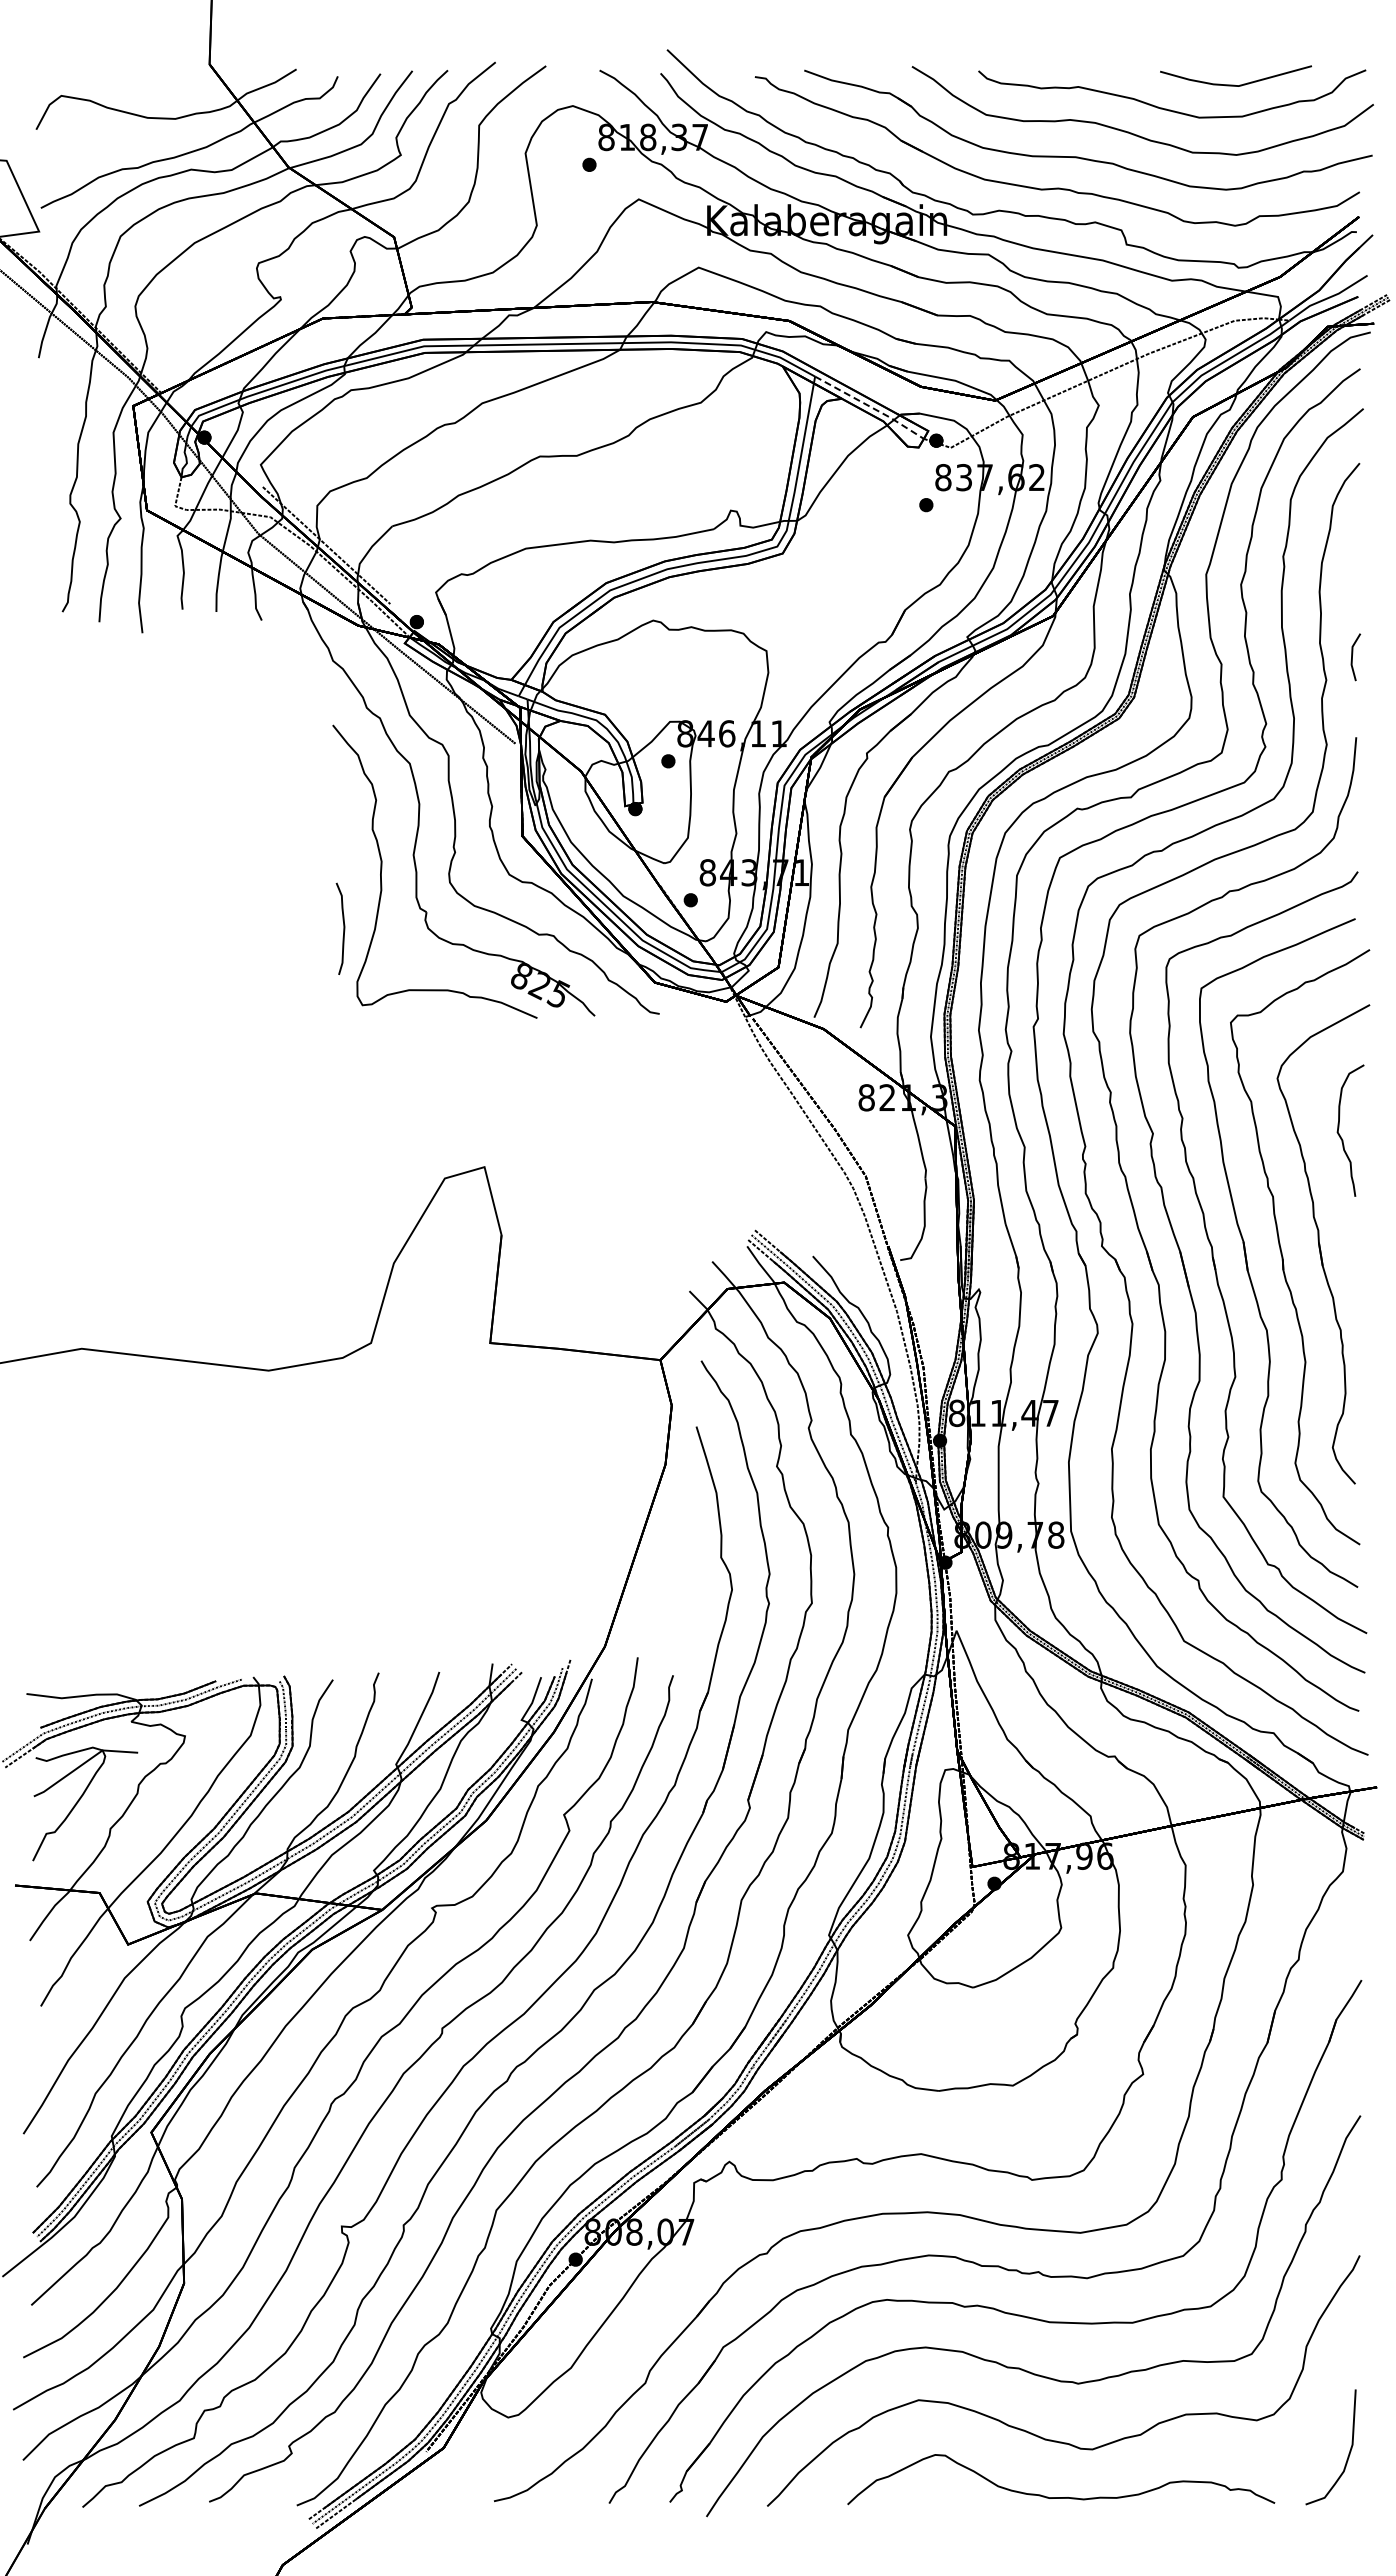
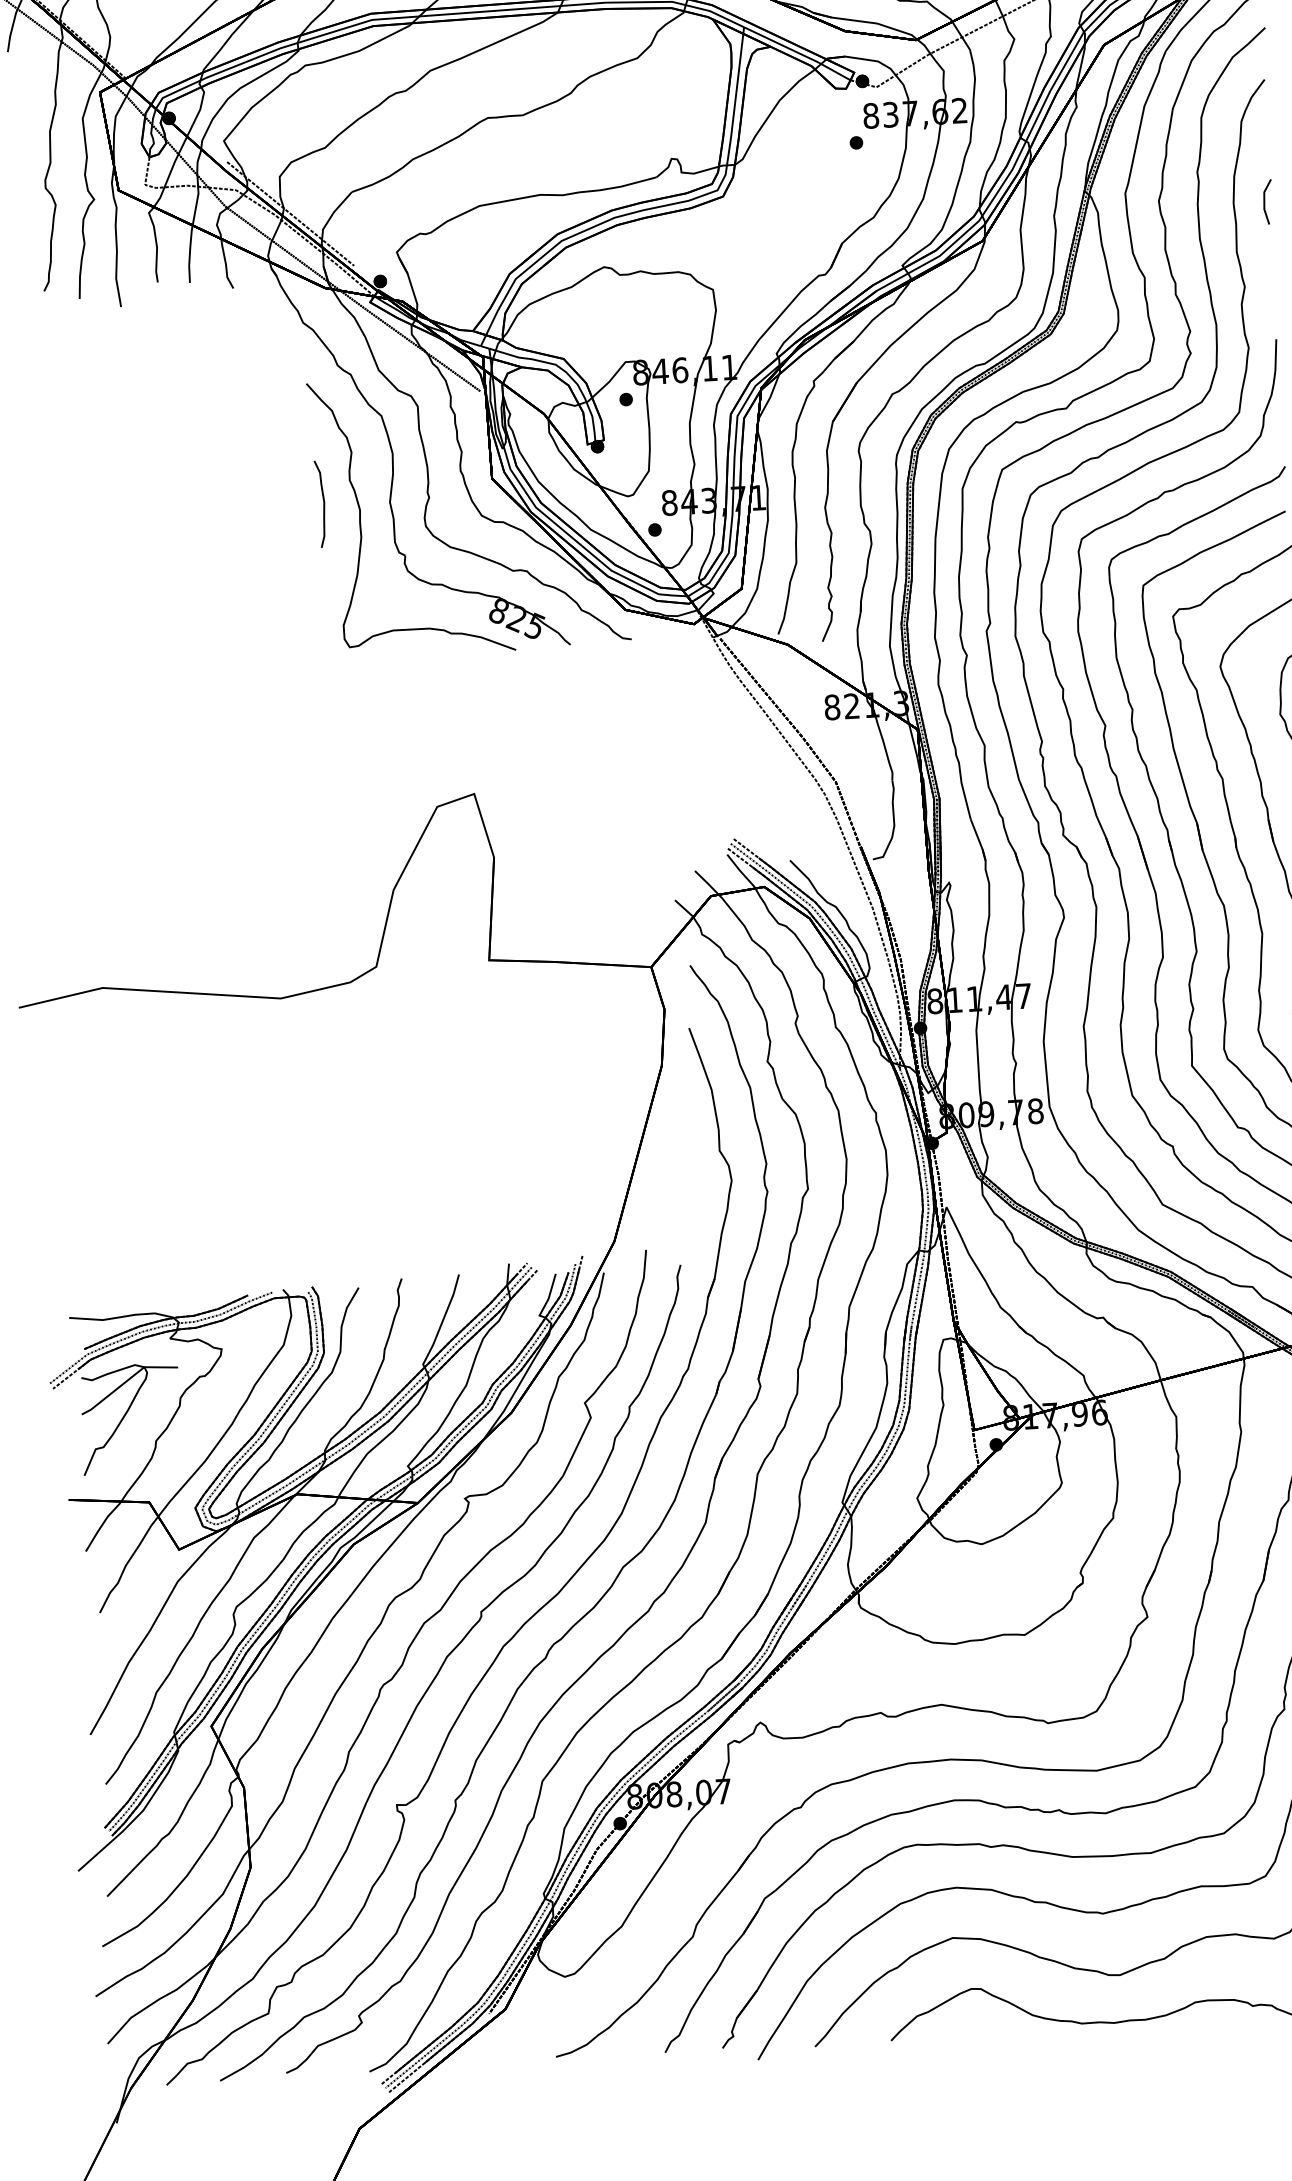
line: (870, 406) -> (798, 52), dashed -> solid
line: (1352, 657) -> (1264, 202), moved
curve: (343, 928) -> (323, 503), moved

